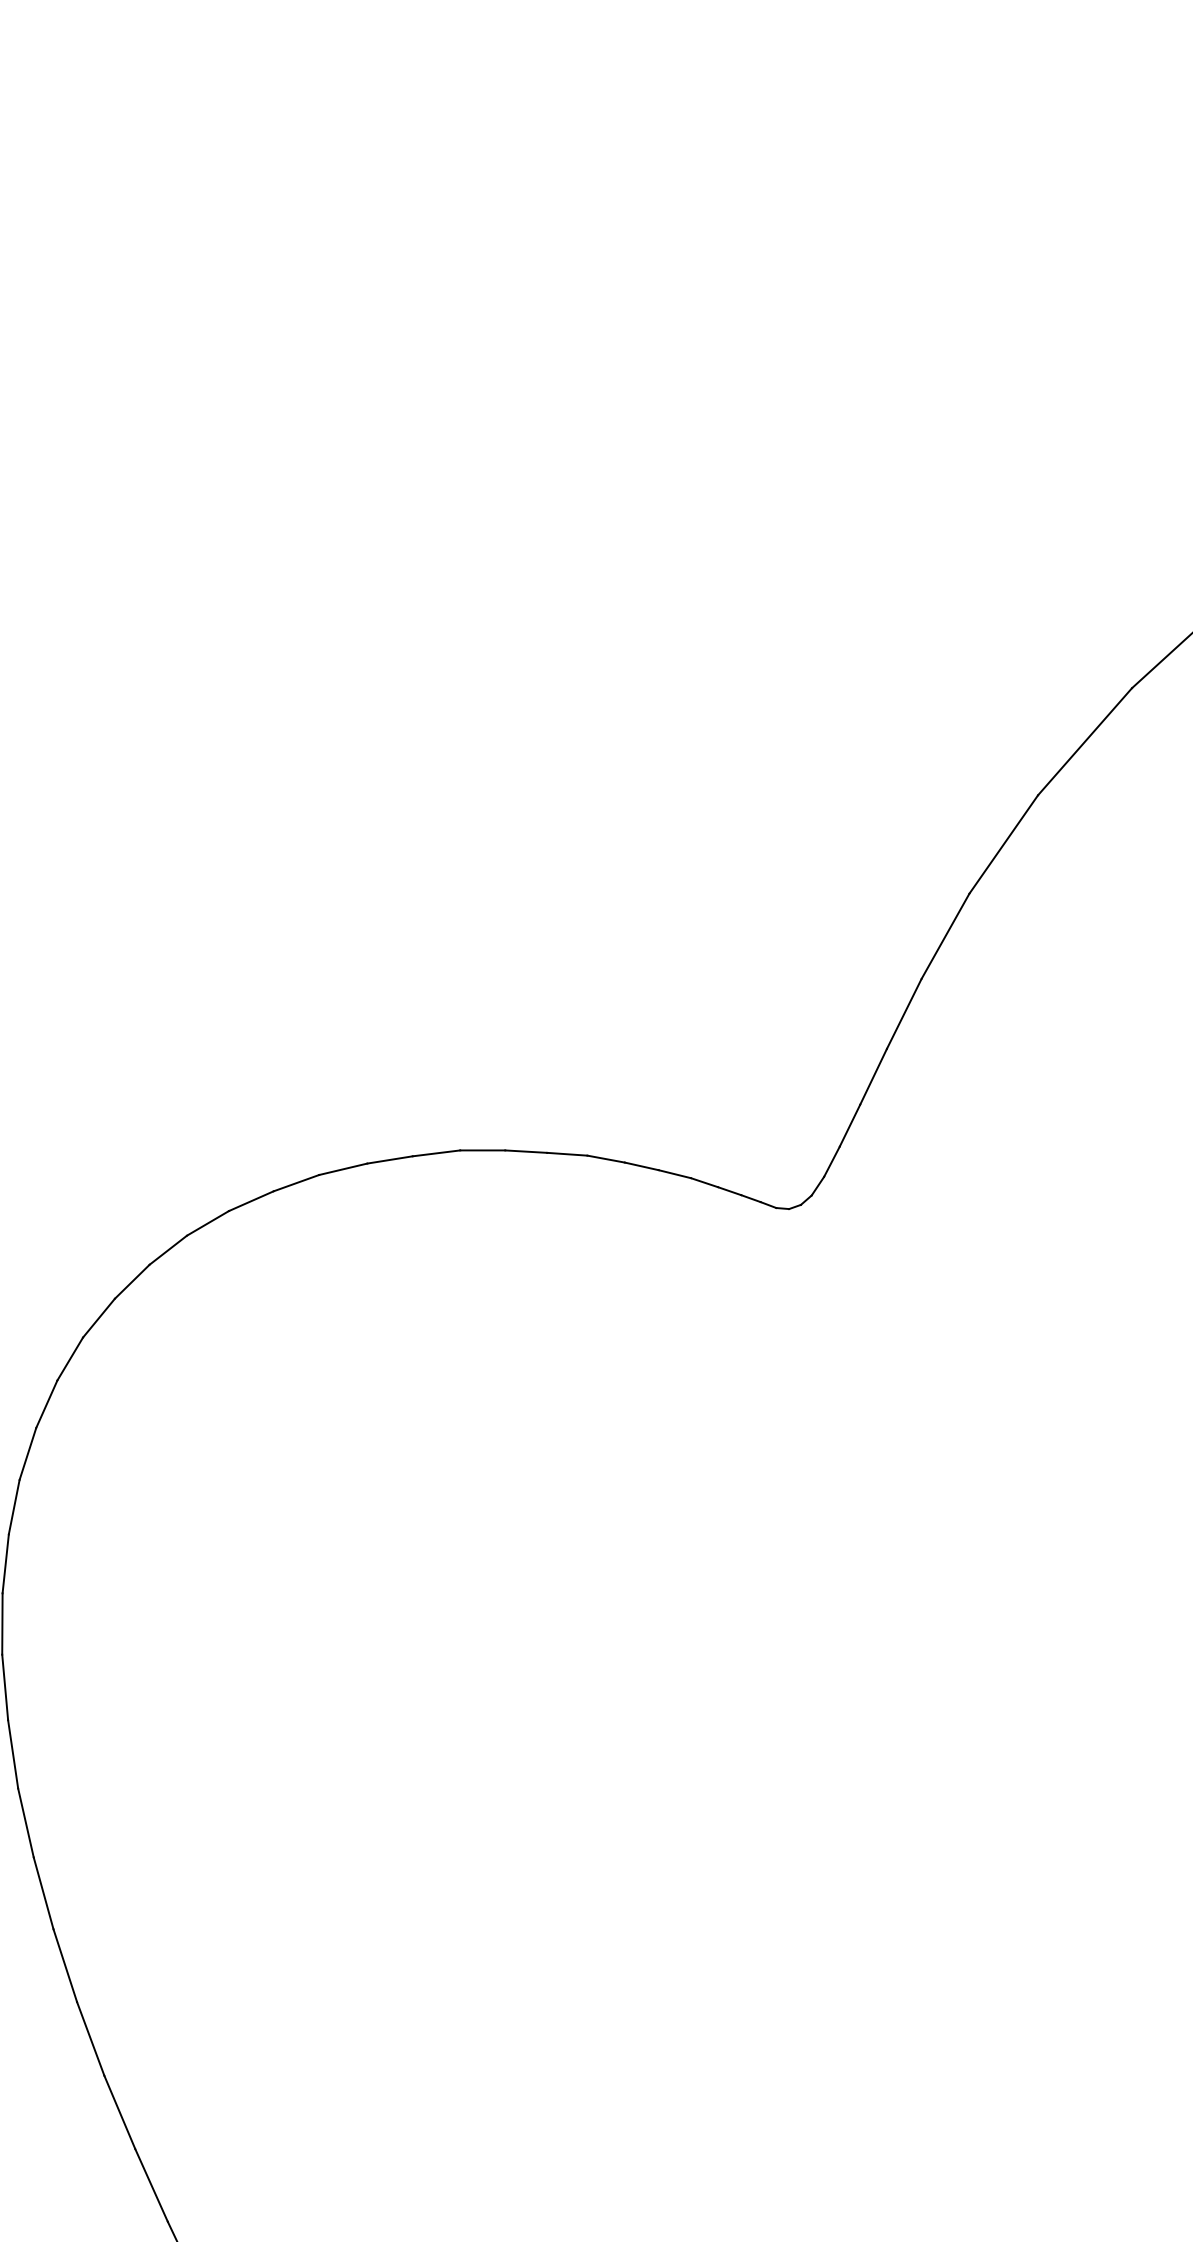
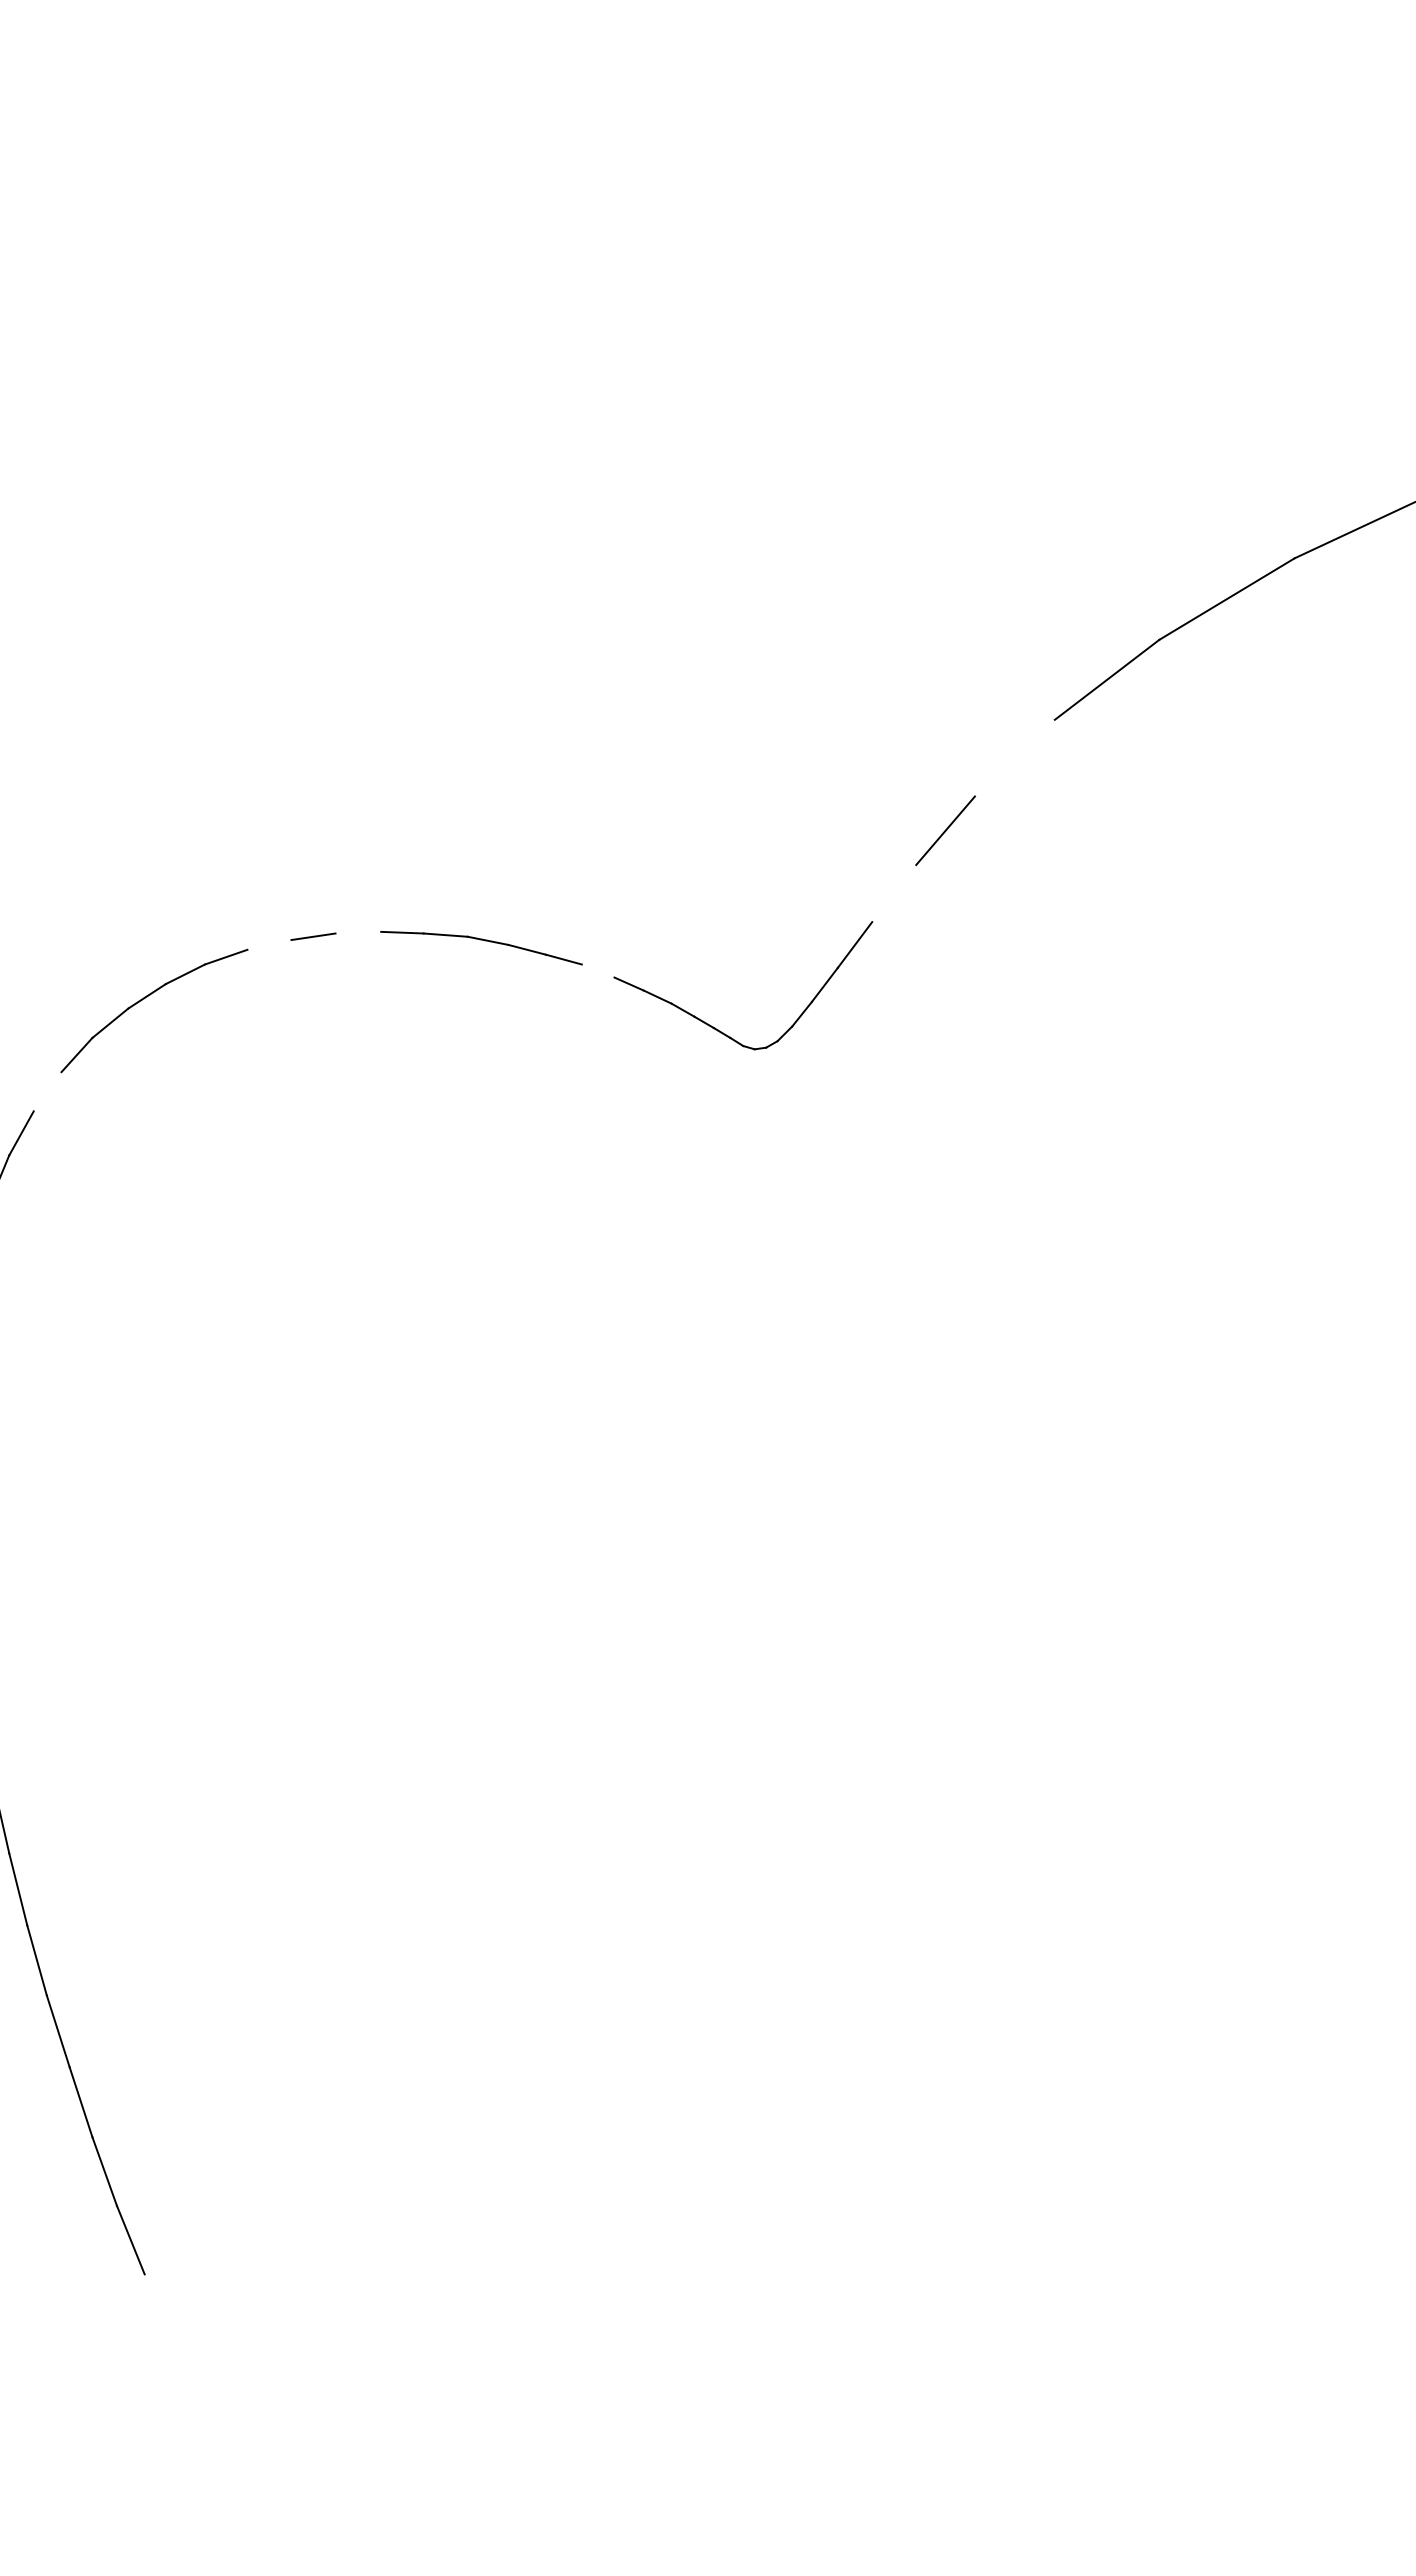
line: (1003, 843) -> (1014, 757), removed
line: (904, 1013) -> (894, 893), removed
line: (605, 1158) -> (597, 970), removed
line: (343, 1169) -> (358, 932), removed
line: (251, 1200) -> (269, 944), removed
line: (46, 1404) -> (47, 1091), removed

